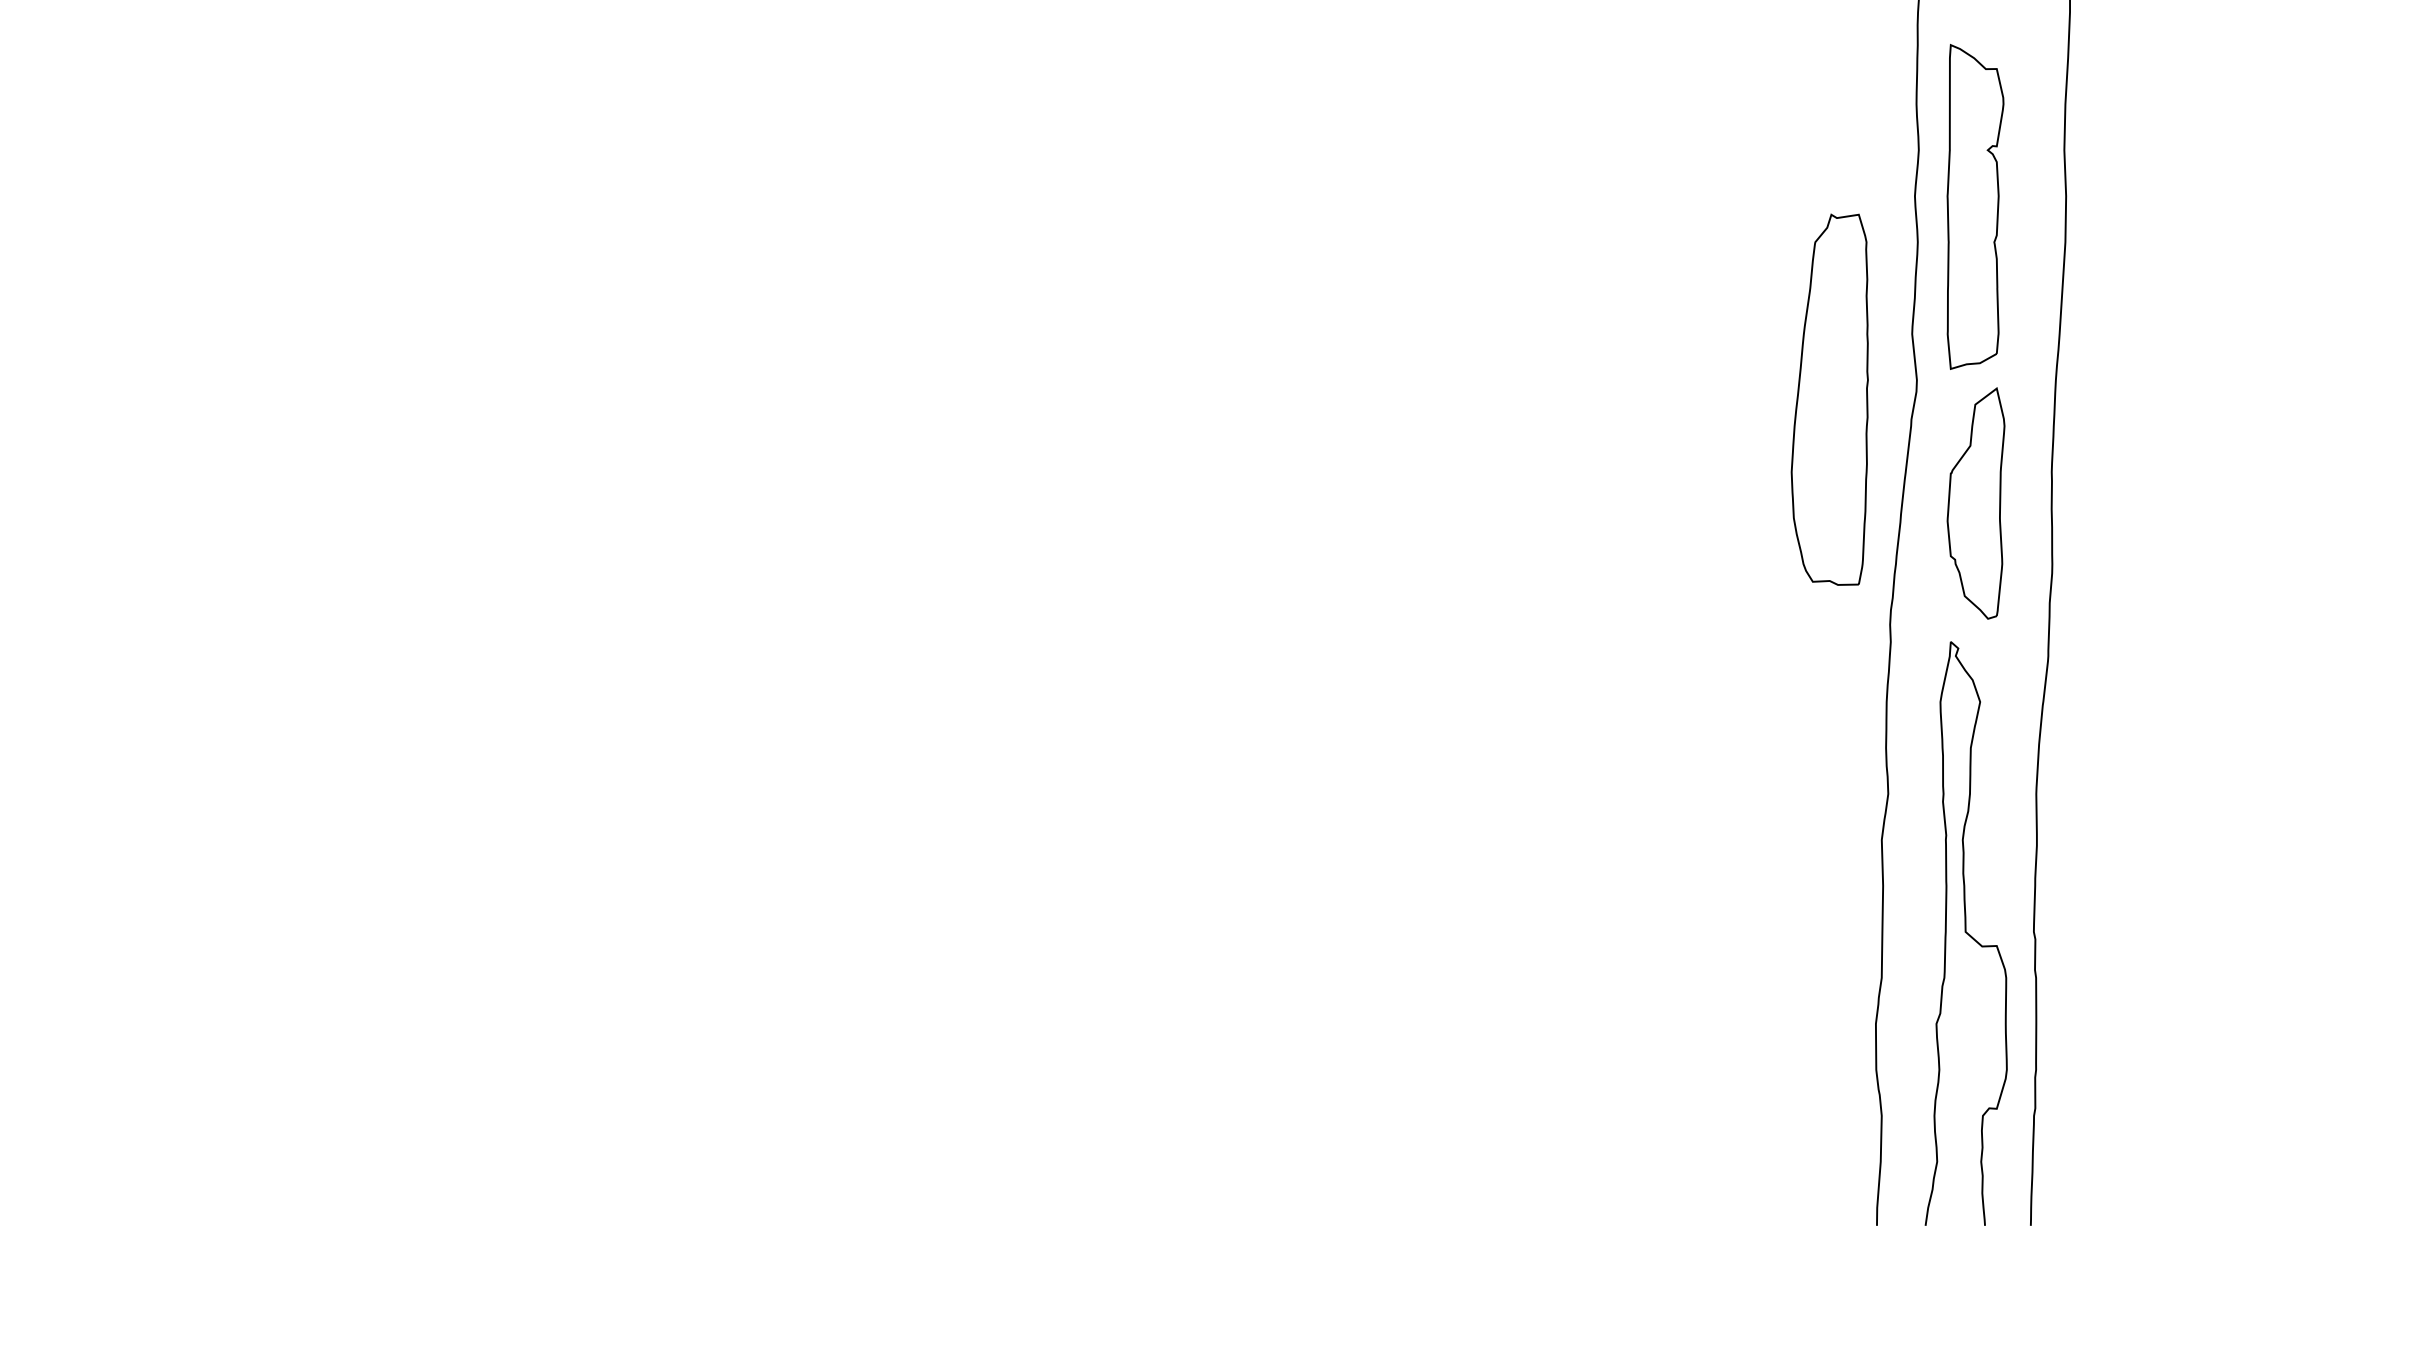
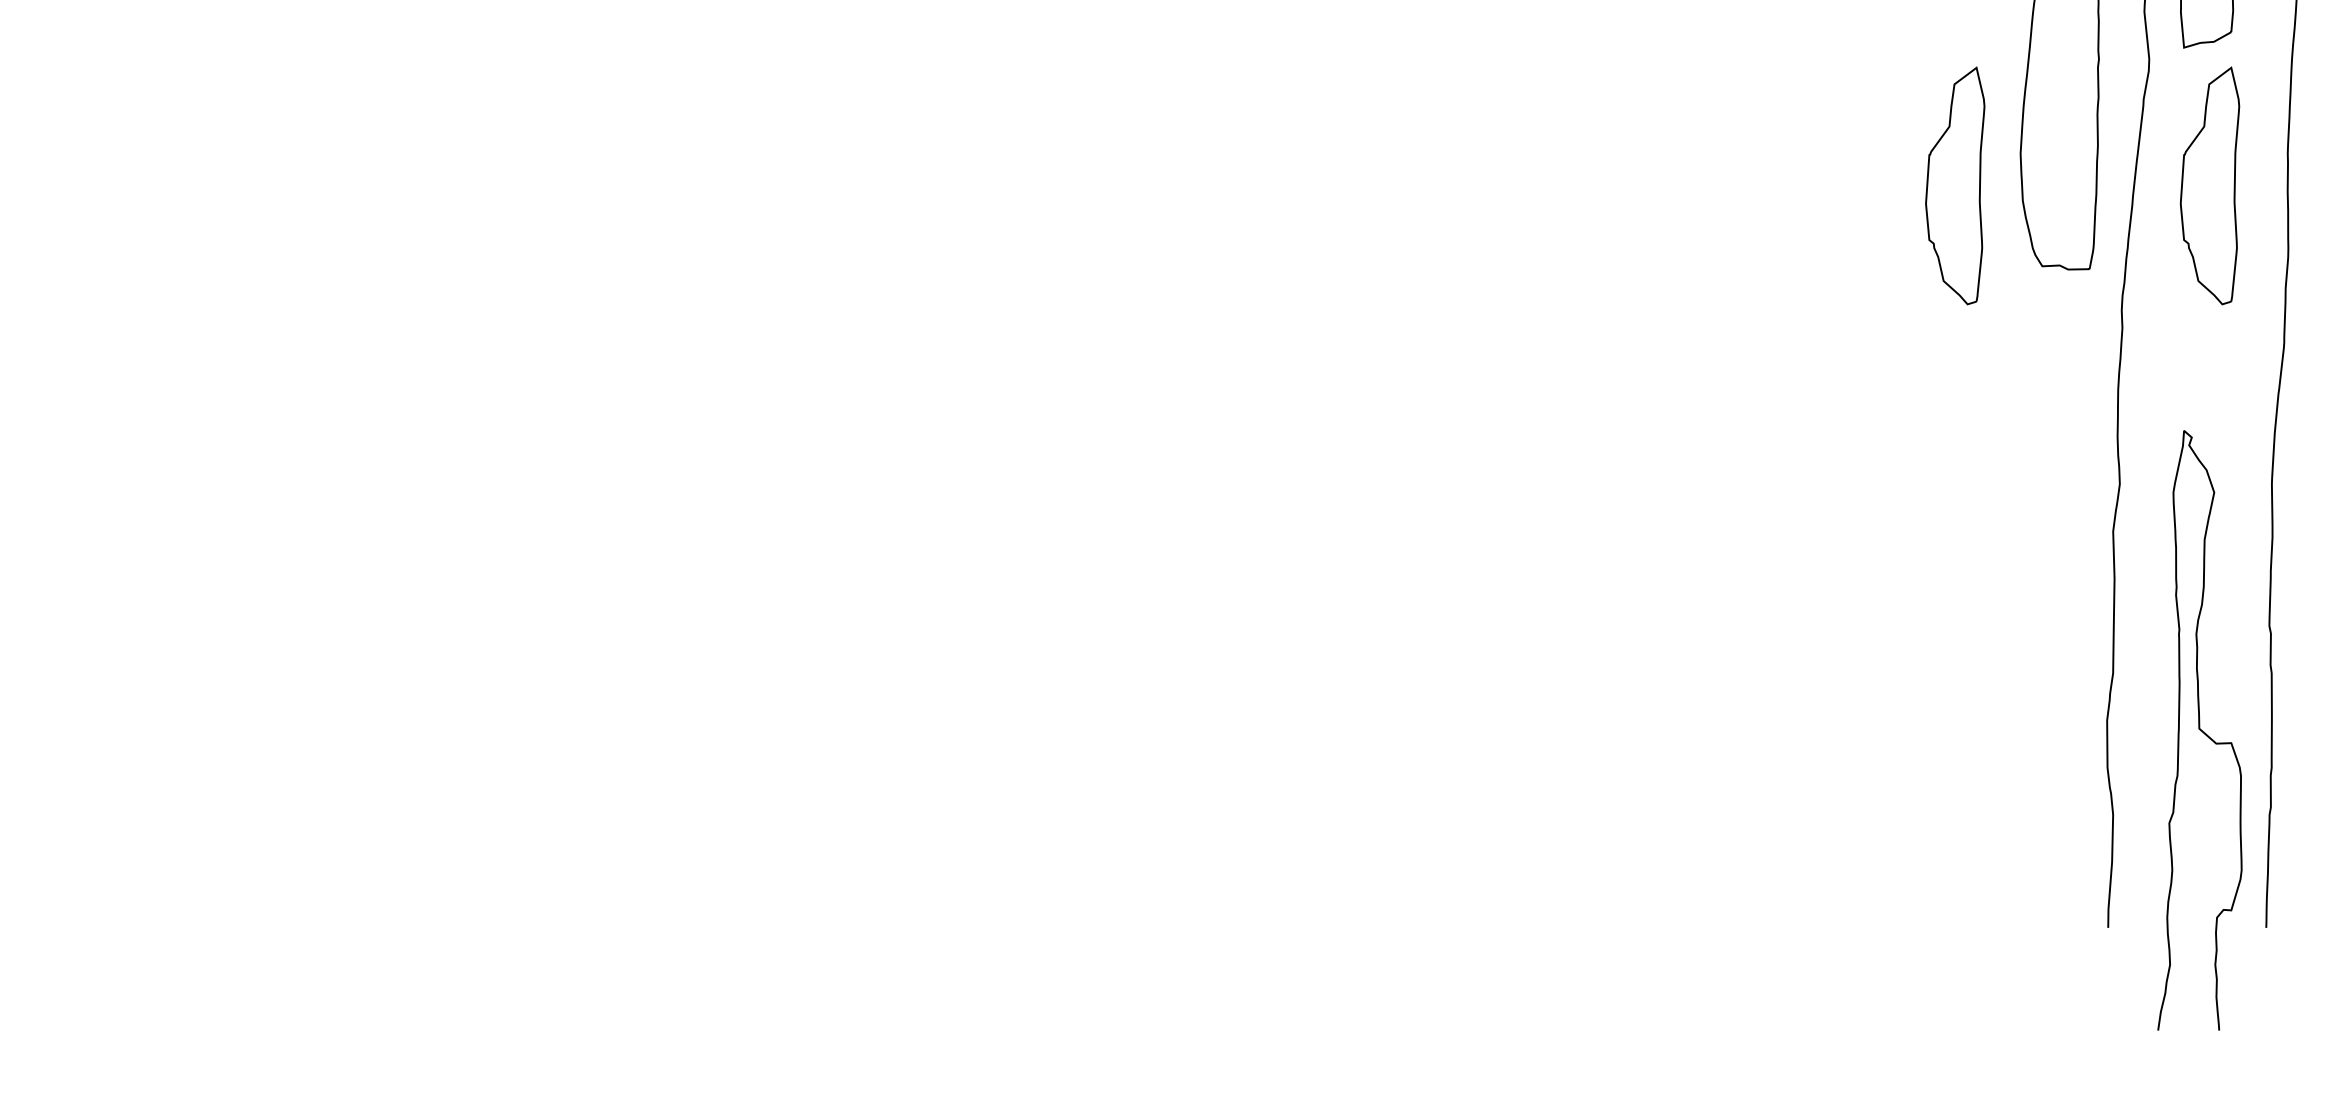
part: (1727, 503) -> (1954, 185), added
curve: (1965, 933) -> (2199, 730), moved

